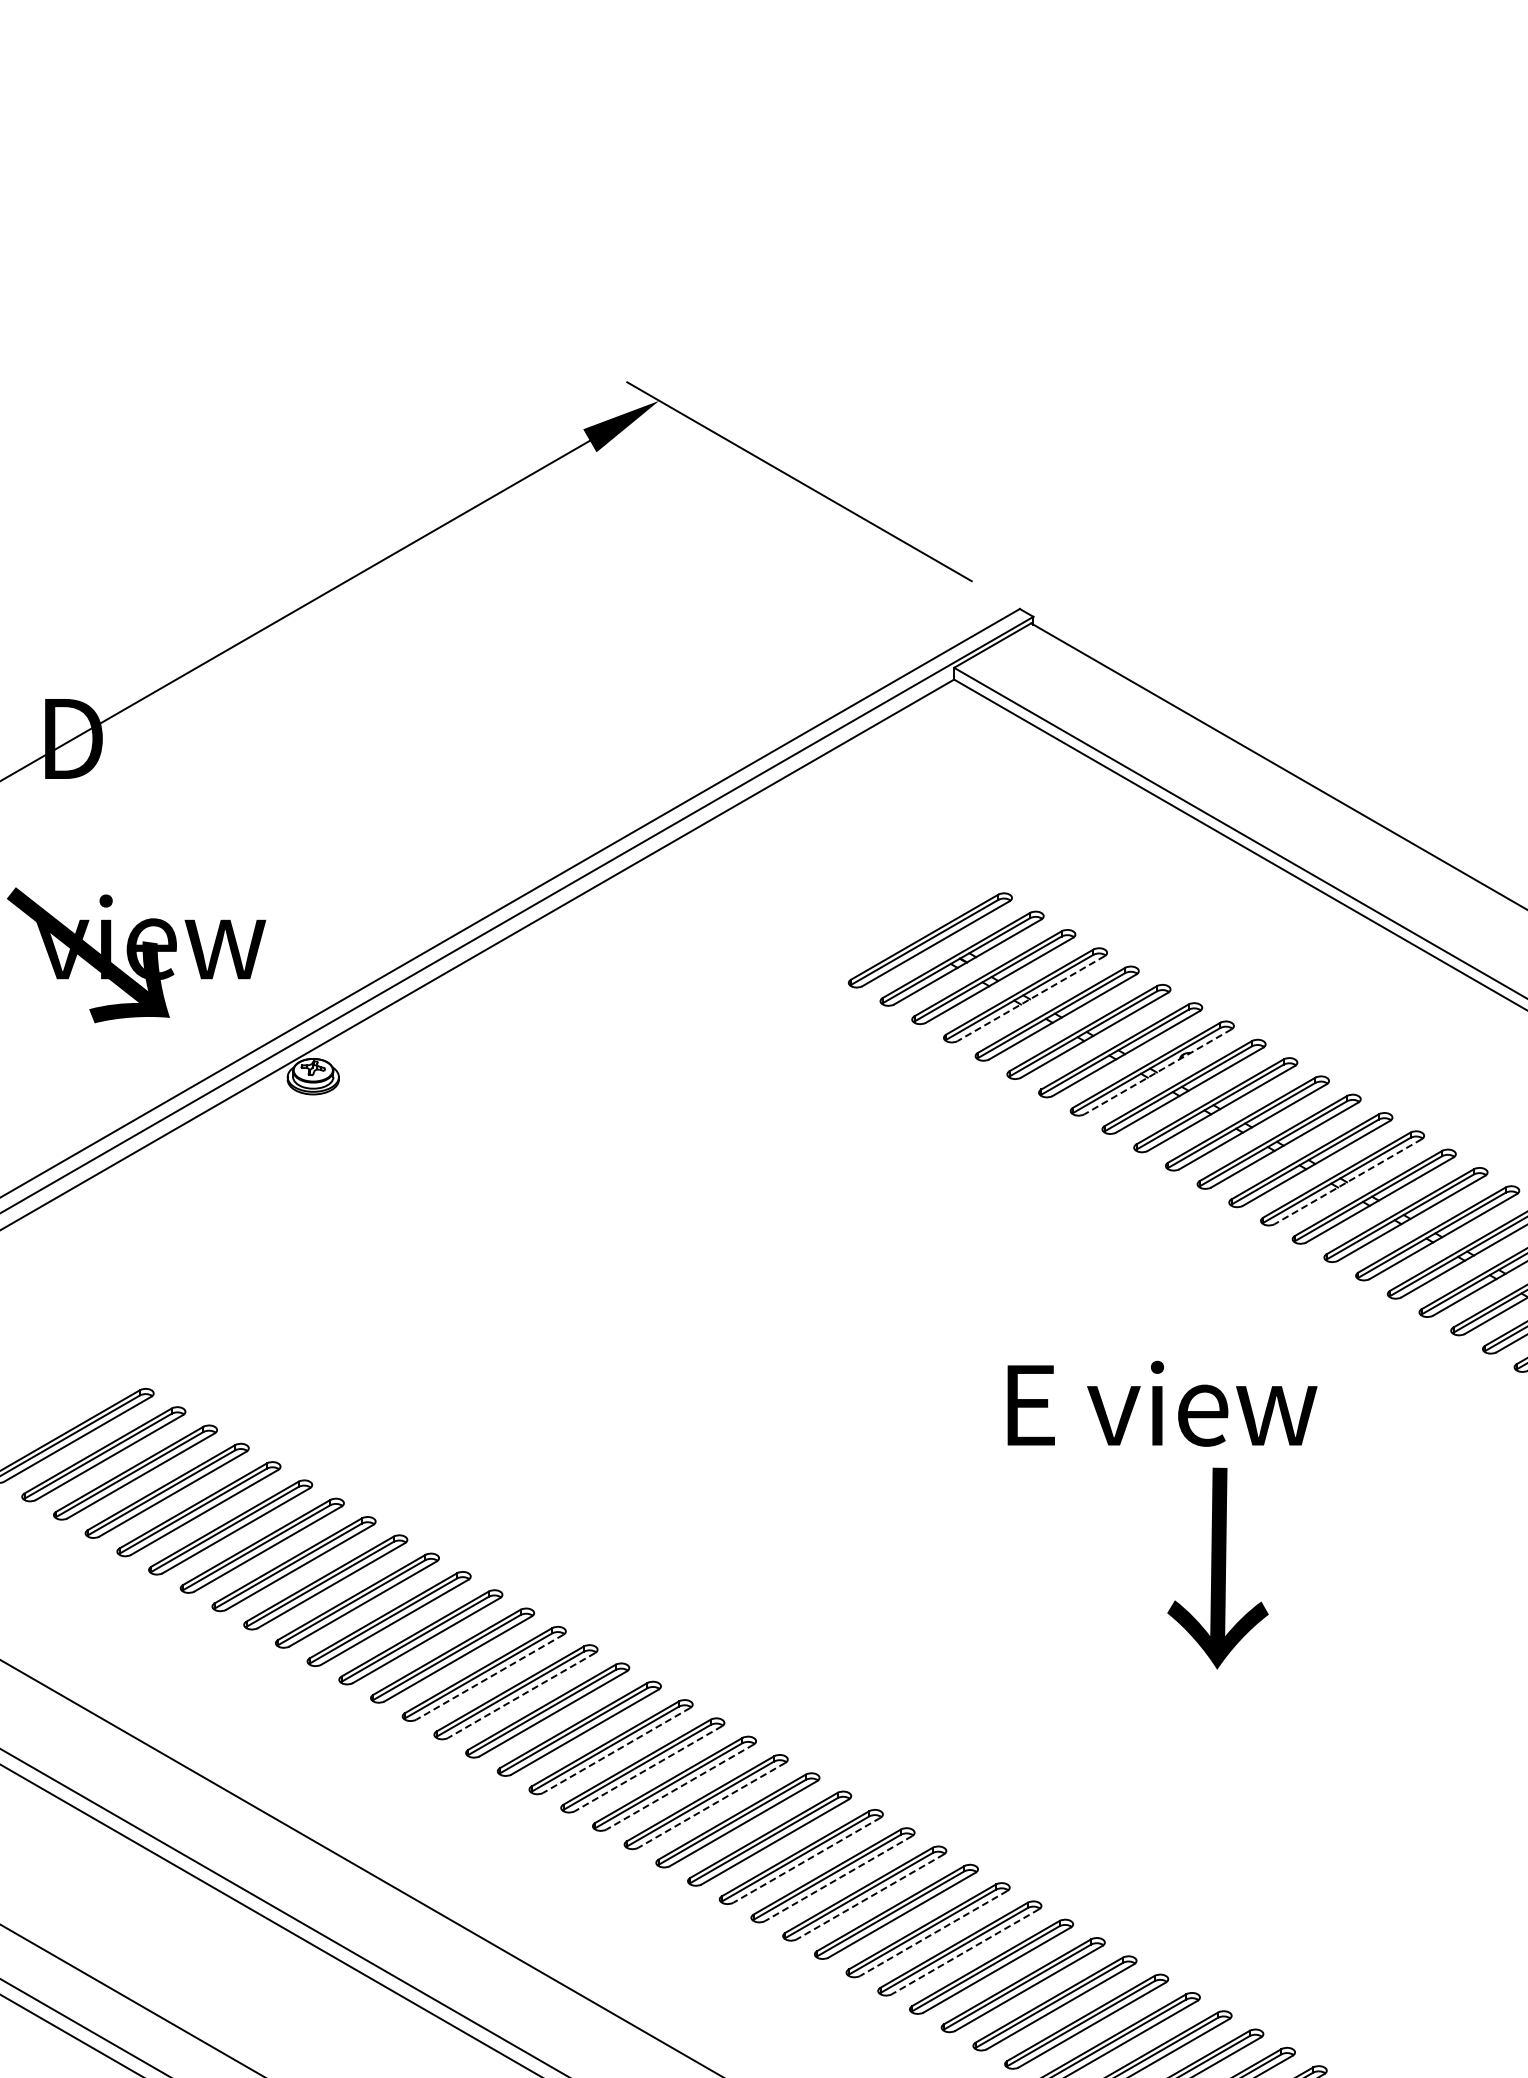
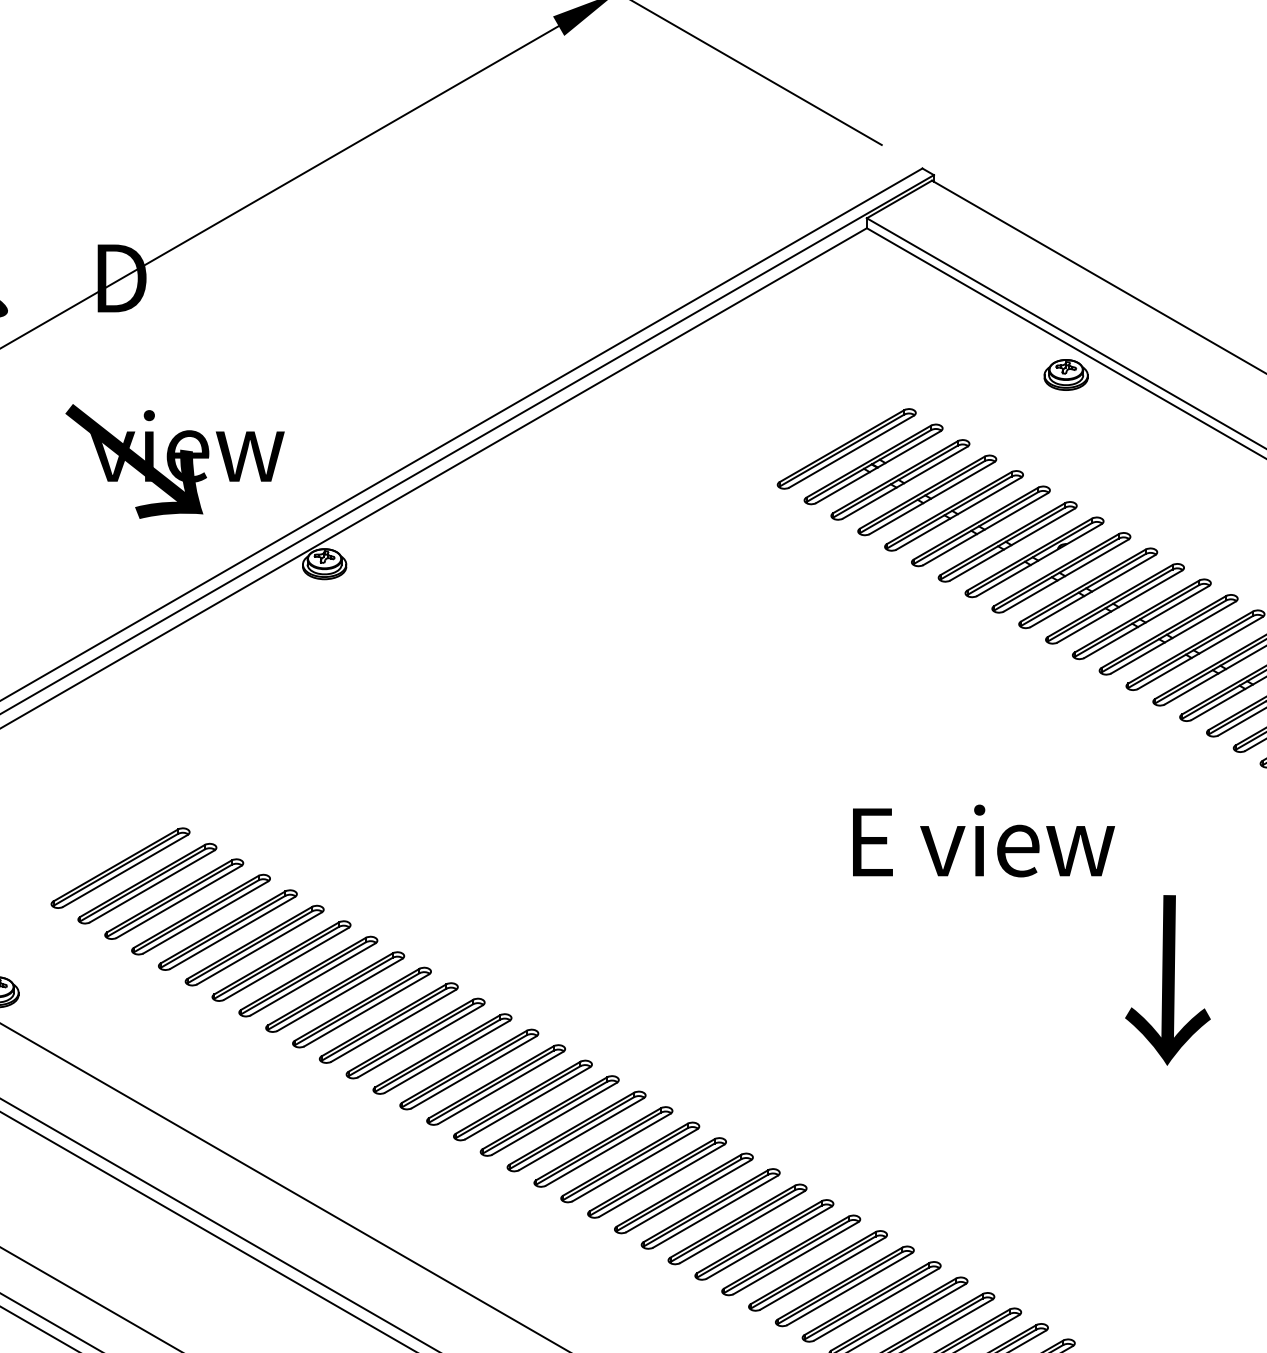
part: (1189, 852) -> (1065, 374), added
line: (1031, 998) -> (932, 498), dashed -> solid
line: (1158, 1071) -> (1039, 559), dashed -> solid
line: (1348, 1181) -> (1200, 652), dashed -> solid
text: (1162, 1403) -> (983, 840), moved
text: (1217, 1568) -> (1167, 980), moved
line: (489, 1677) -> (473, 1072), dashed -> solid
line: (521, 1695) -> (500, 1087), dashed -> solid
line: (616, 1750) -> (581, 1134), dashed -> solid
line: (648, 1768) -> (608, 1149), dashed -> solid
line: (680, 1787) -> (635, 1165), dashed -> solid
line: (711, 1805) -> (661, 1180), dashed -> solid
line: (806, 1860) -> (741, 1227), dashed -> solid
line: (838, 1878) -> (769, 1242), dashed -> solid
line: (870, 1896) -> (796, 1257), dashed -> solid
line: (933, 1933) -> (849, 1289), dashed -> solid
line: (965, 1951) -> (876, 1304), dashed -> solid

